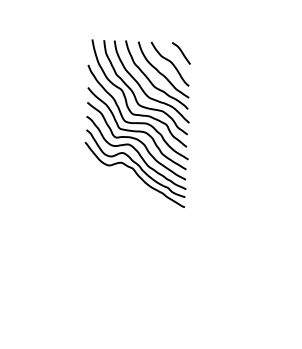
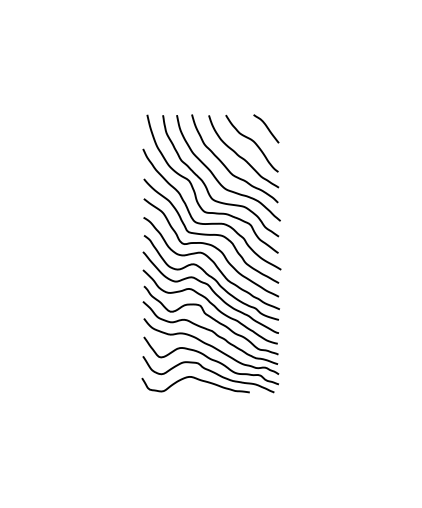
part: (133, 203) -> (210, 331), added

